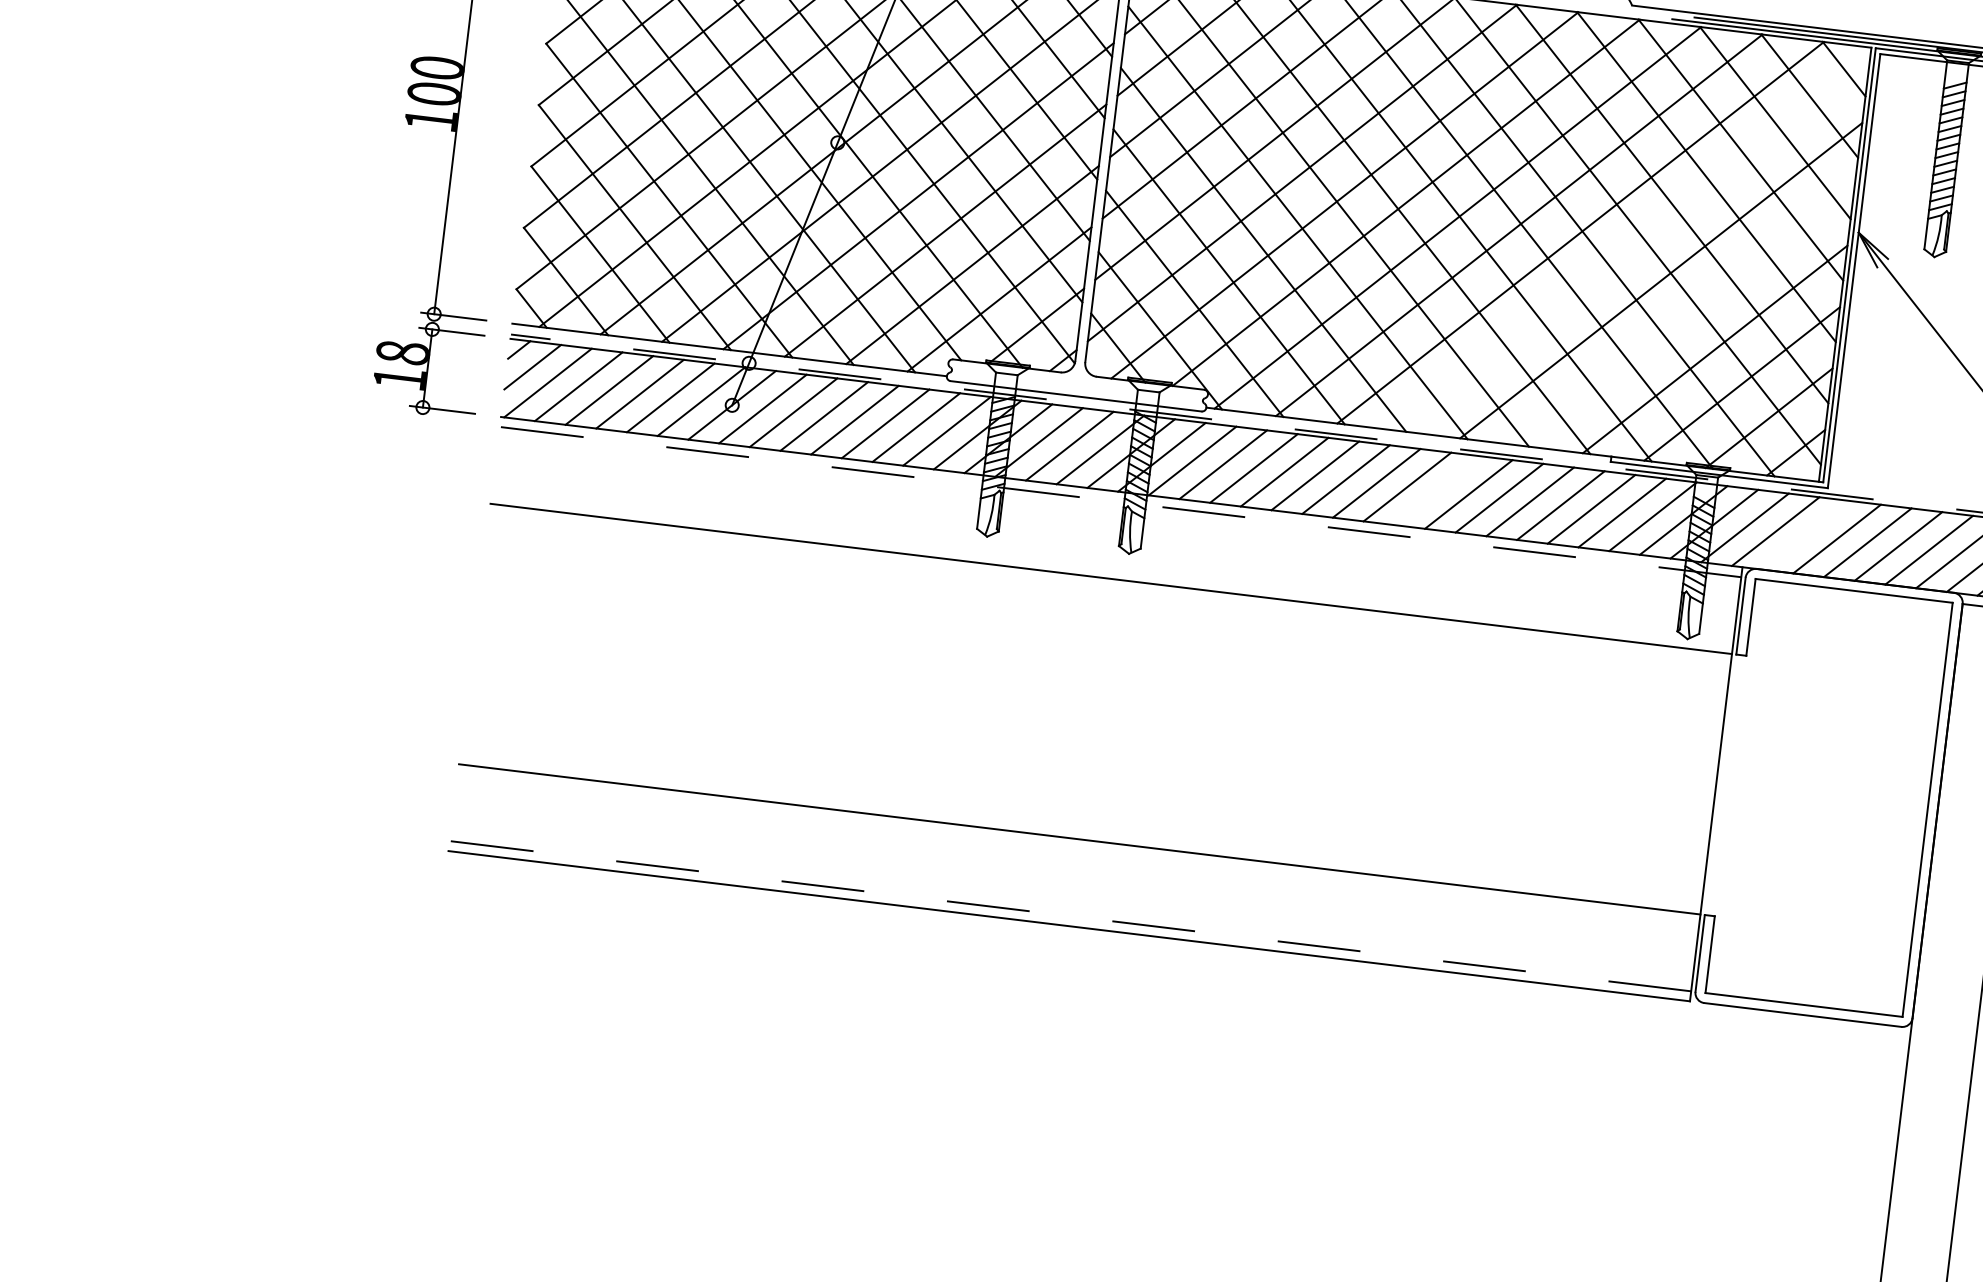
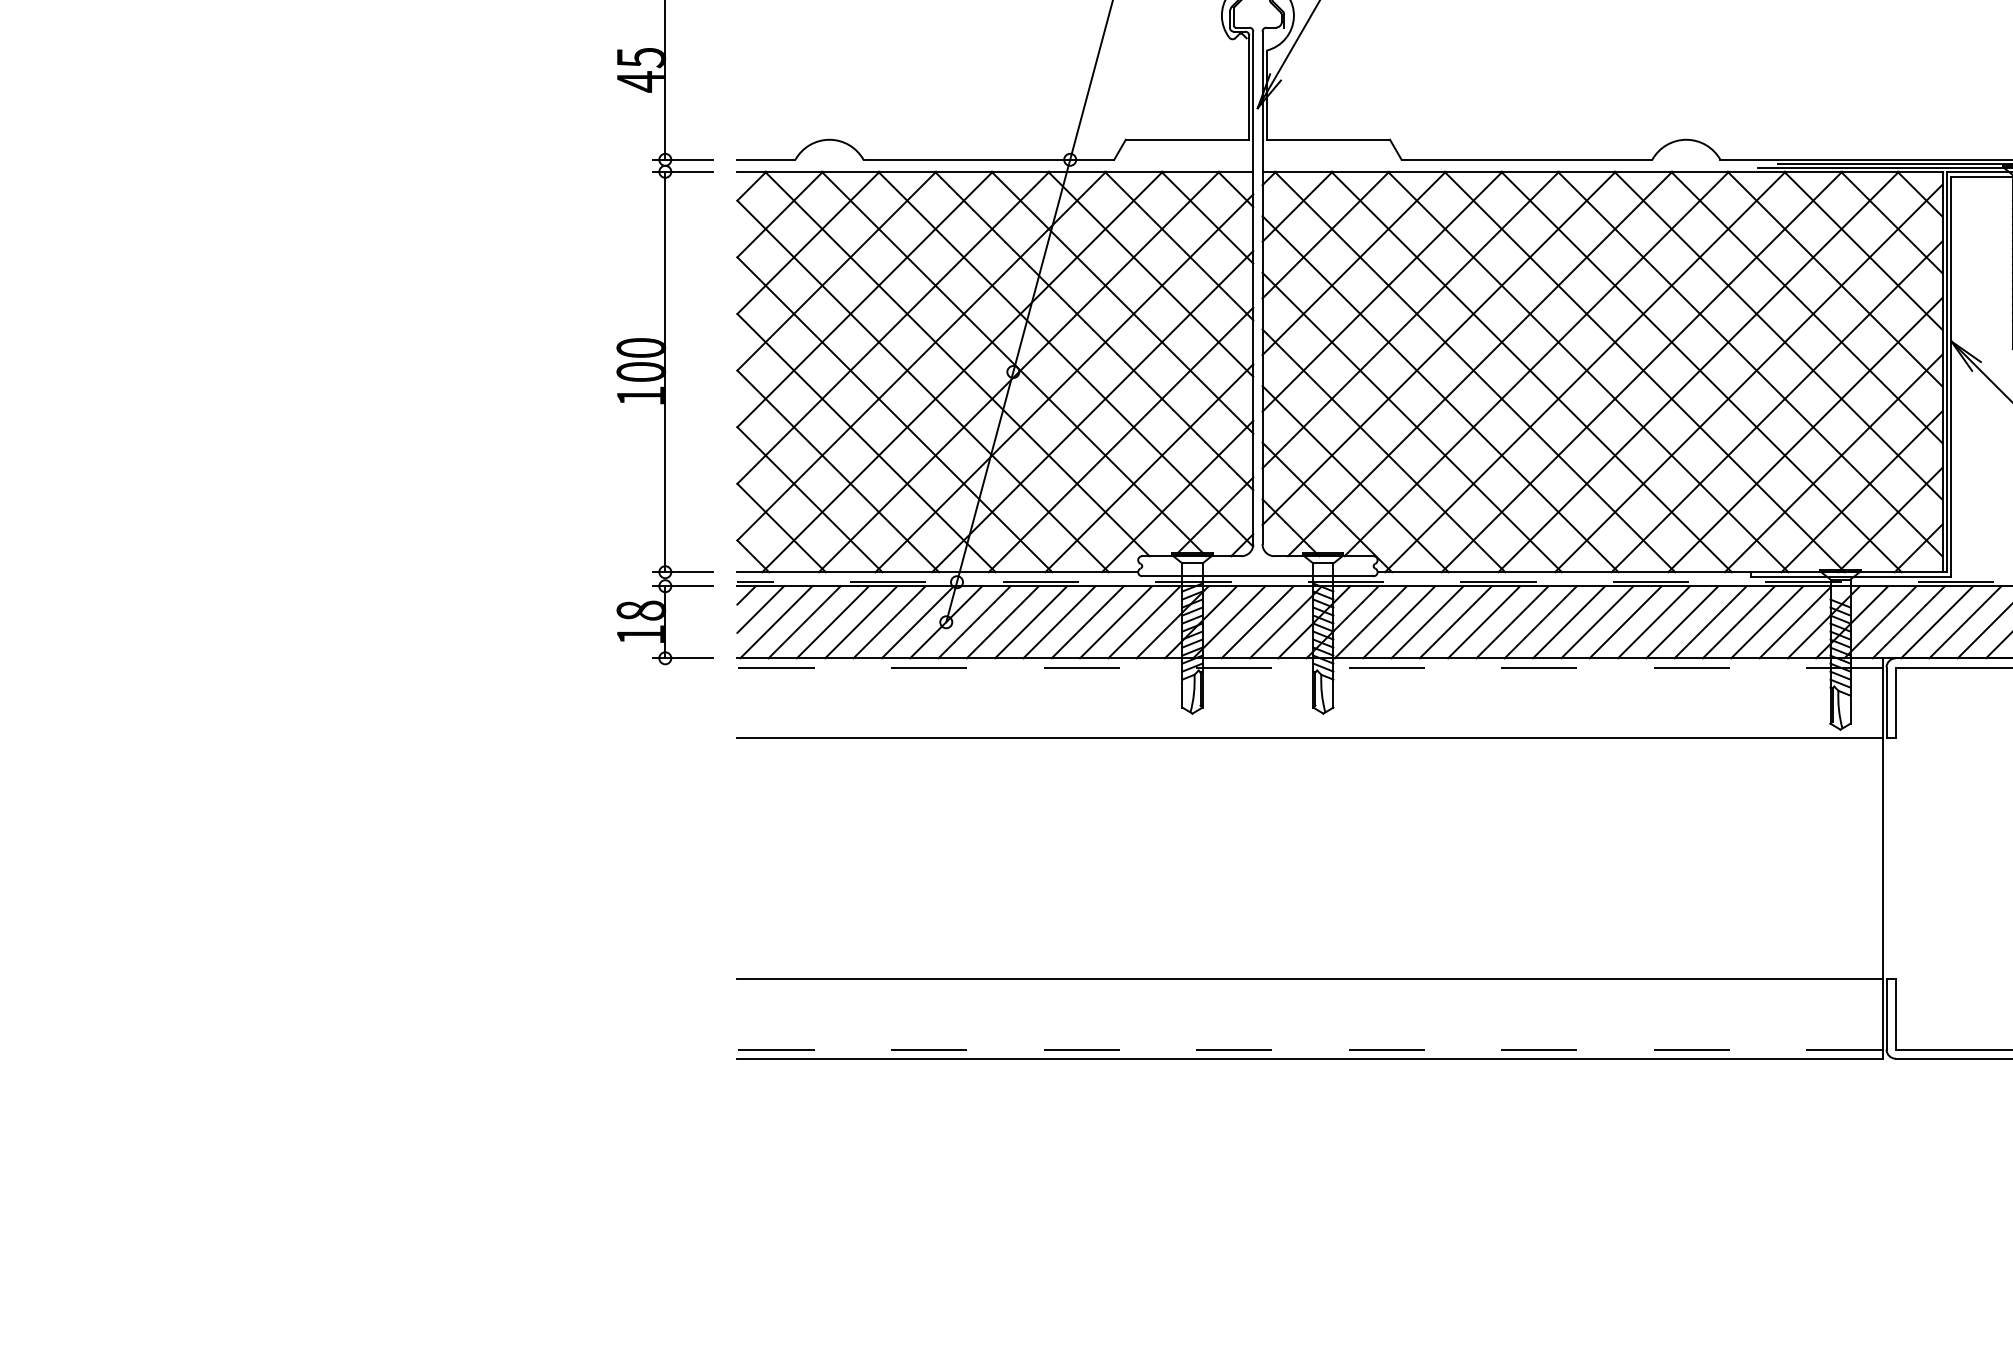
line: (1633, 246) -> (1748, 378), added
line: (1688, 314) -> (1805, 434), added
line: (1438, 491) -> (1597, 622), added
line: (1806, 535) -> (1937, 622), added

